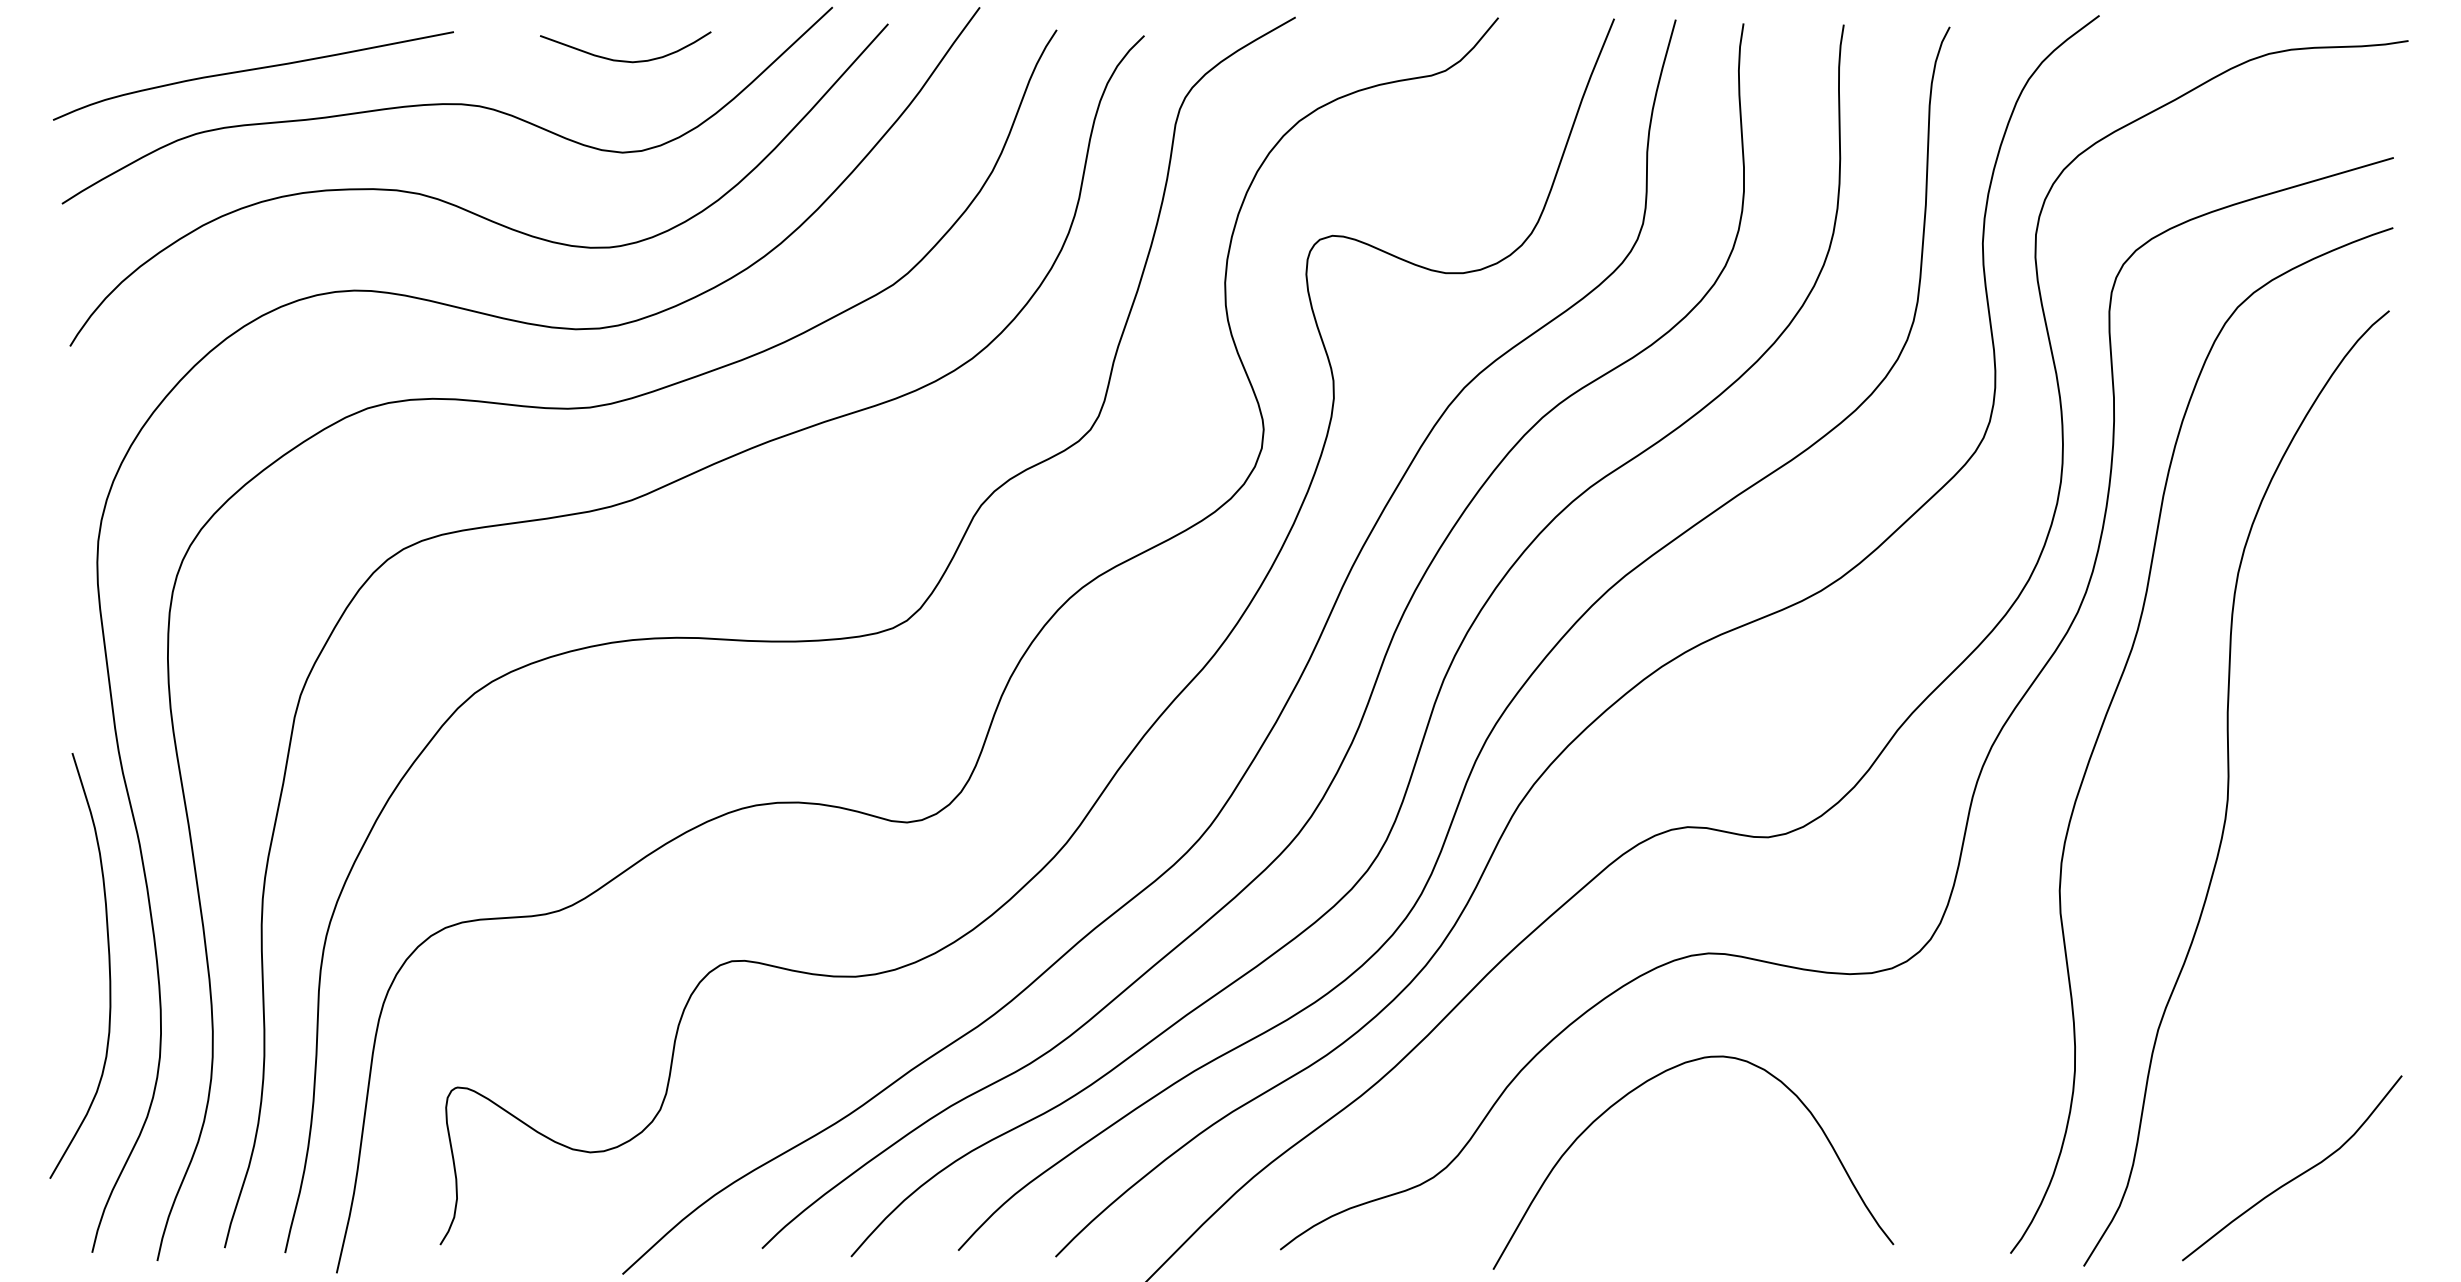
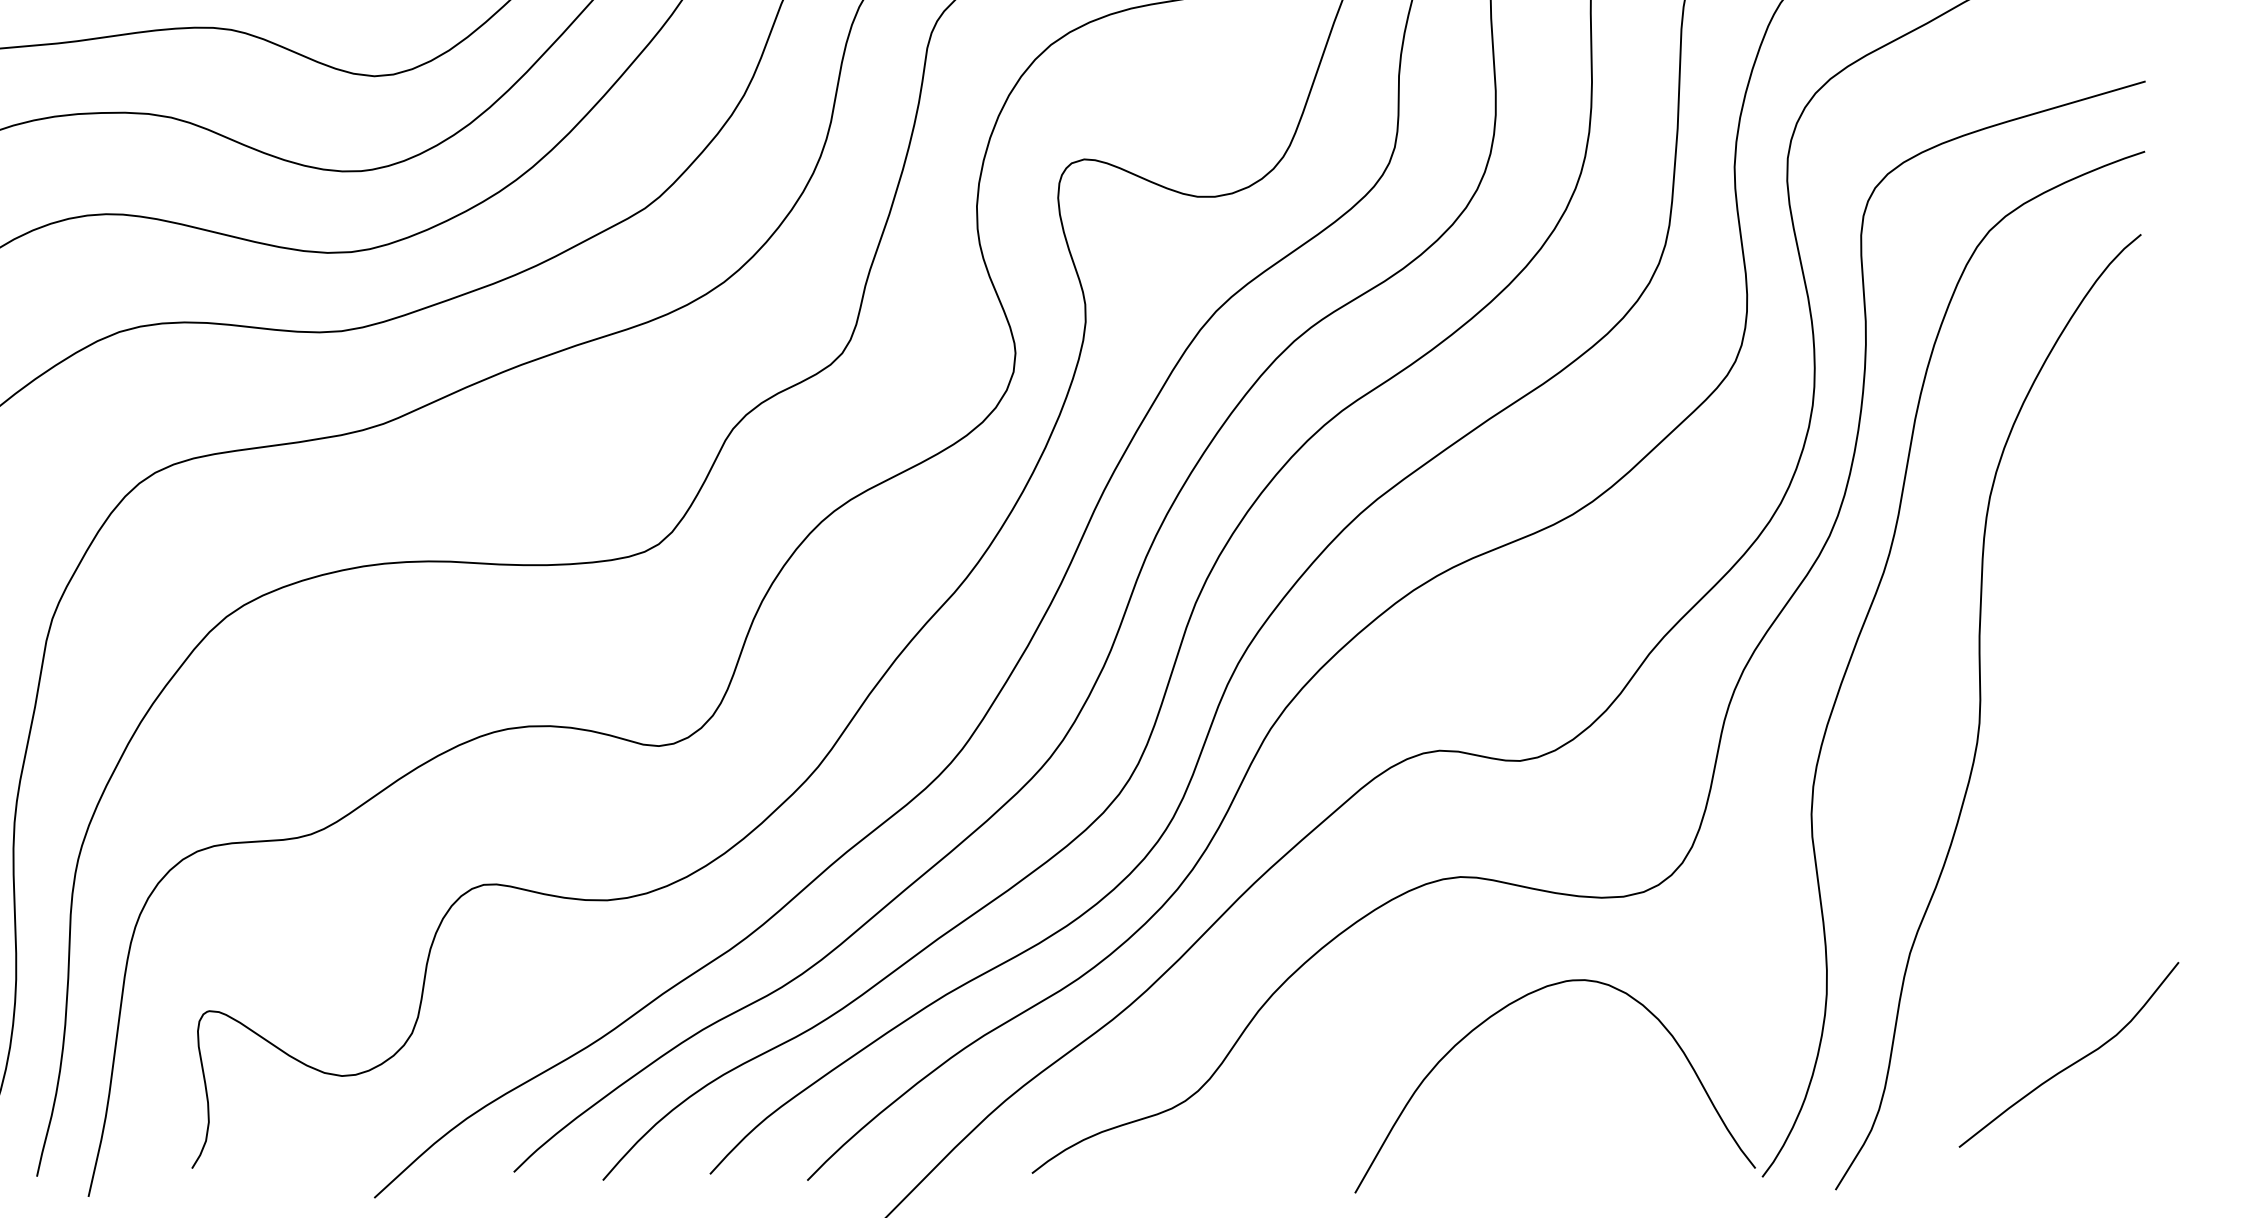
curve: (1642, 1085) -> (1504, 1009), moved
curve: (2297, 1175) -> (2074, 1062), moved

